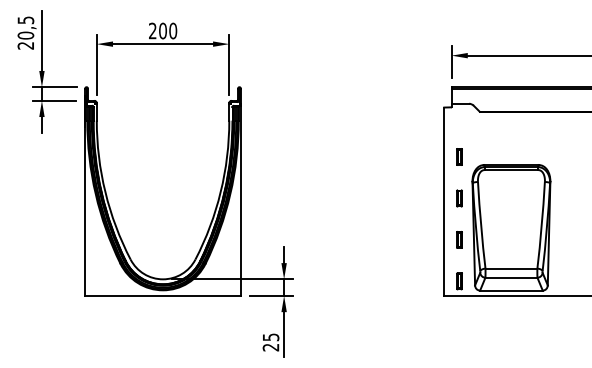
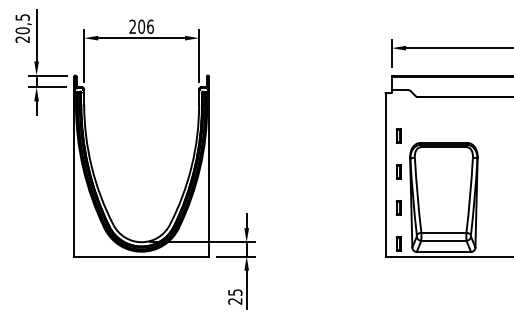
text: (173, 30) -> (150, 26), 200 -> 206

